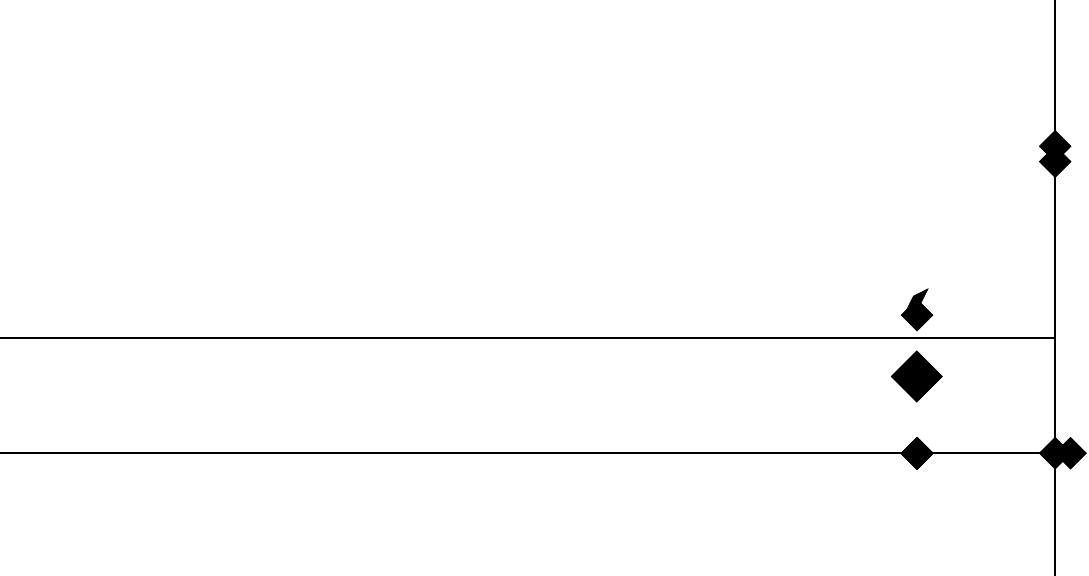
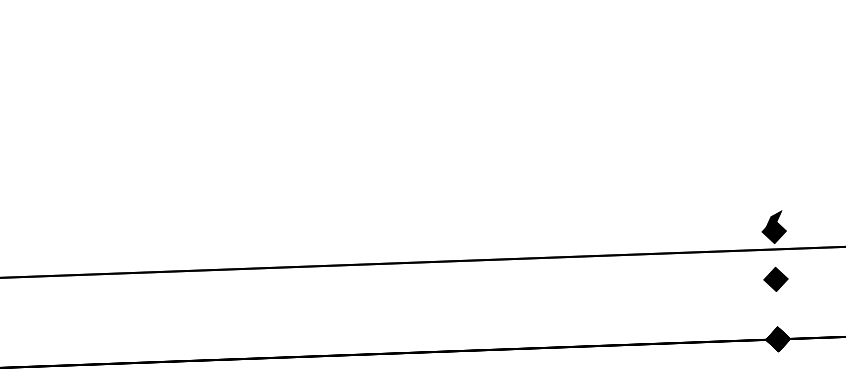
part: (917, 376) -> (776, 279), size x0.62

